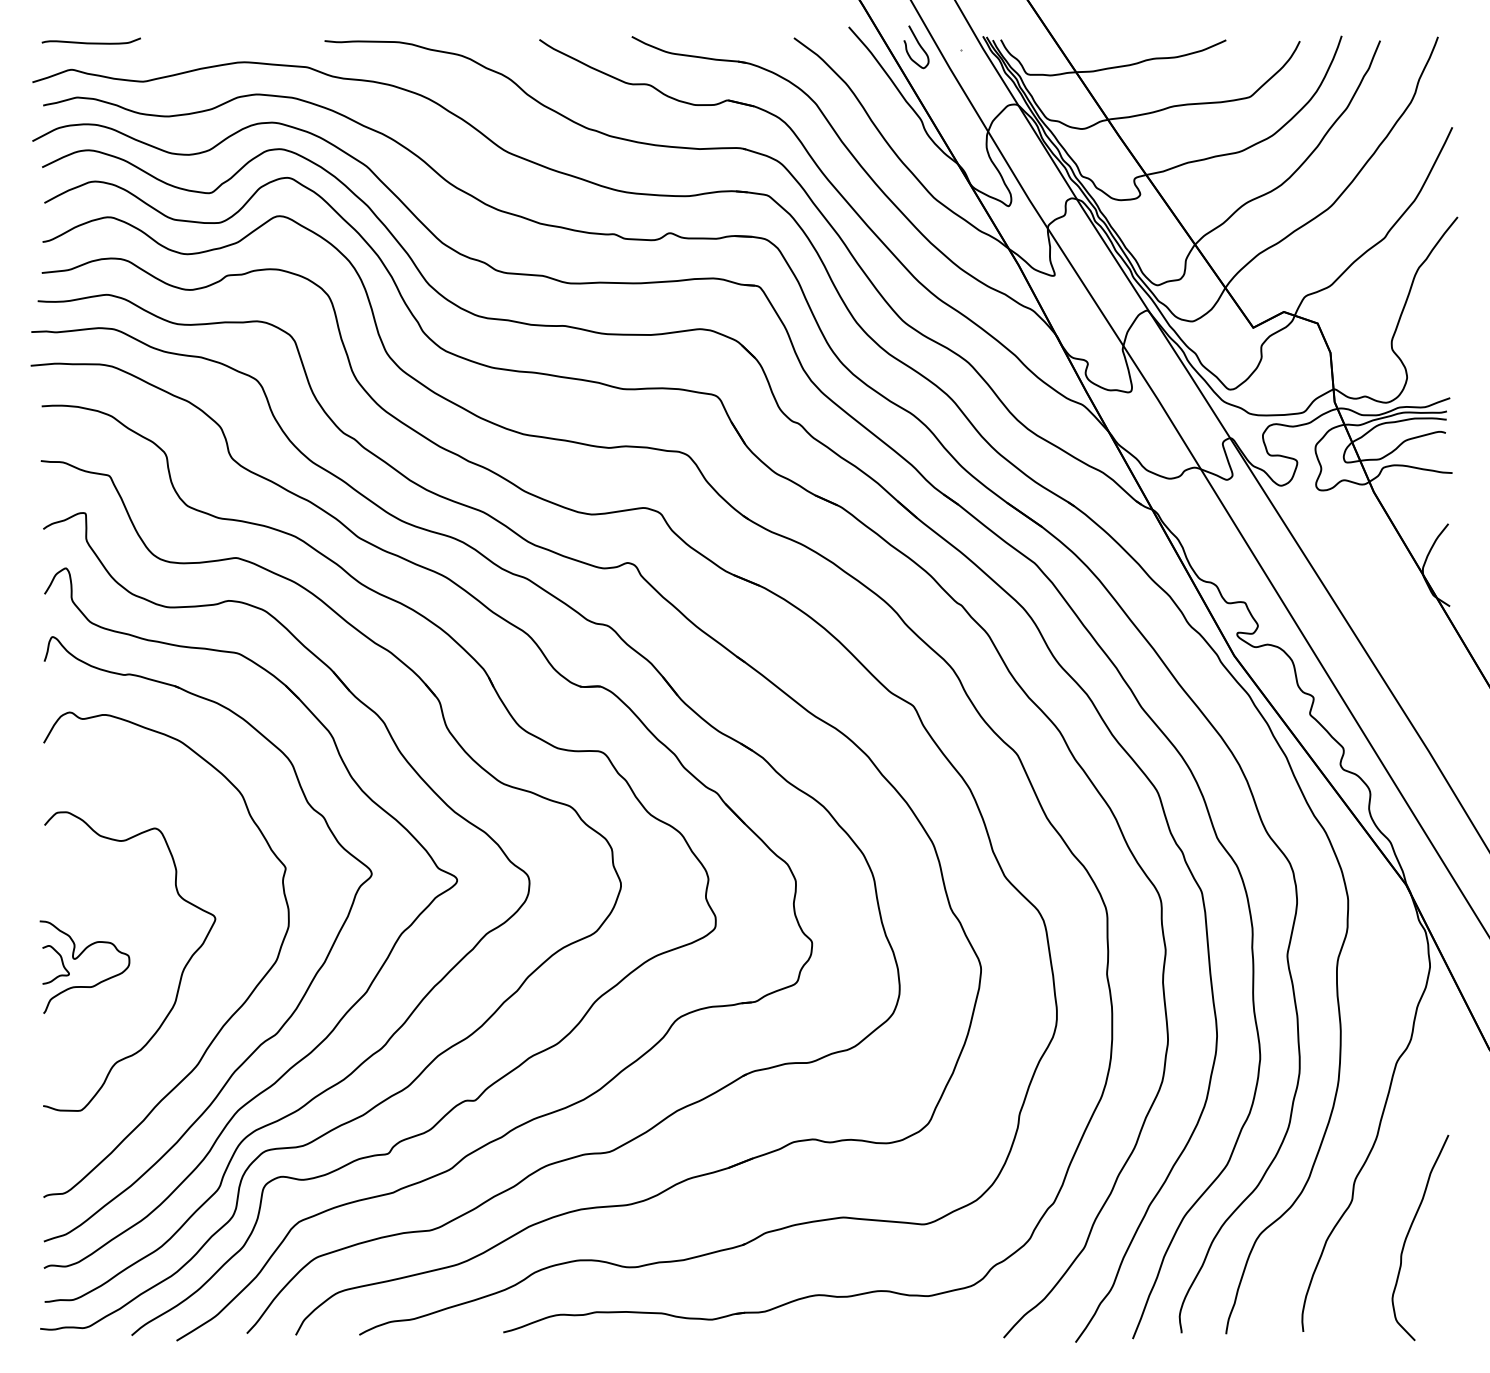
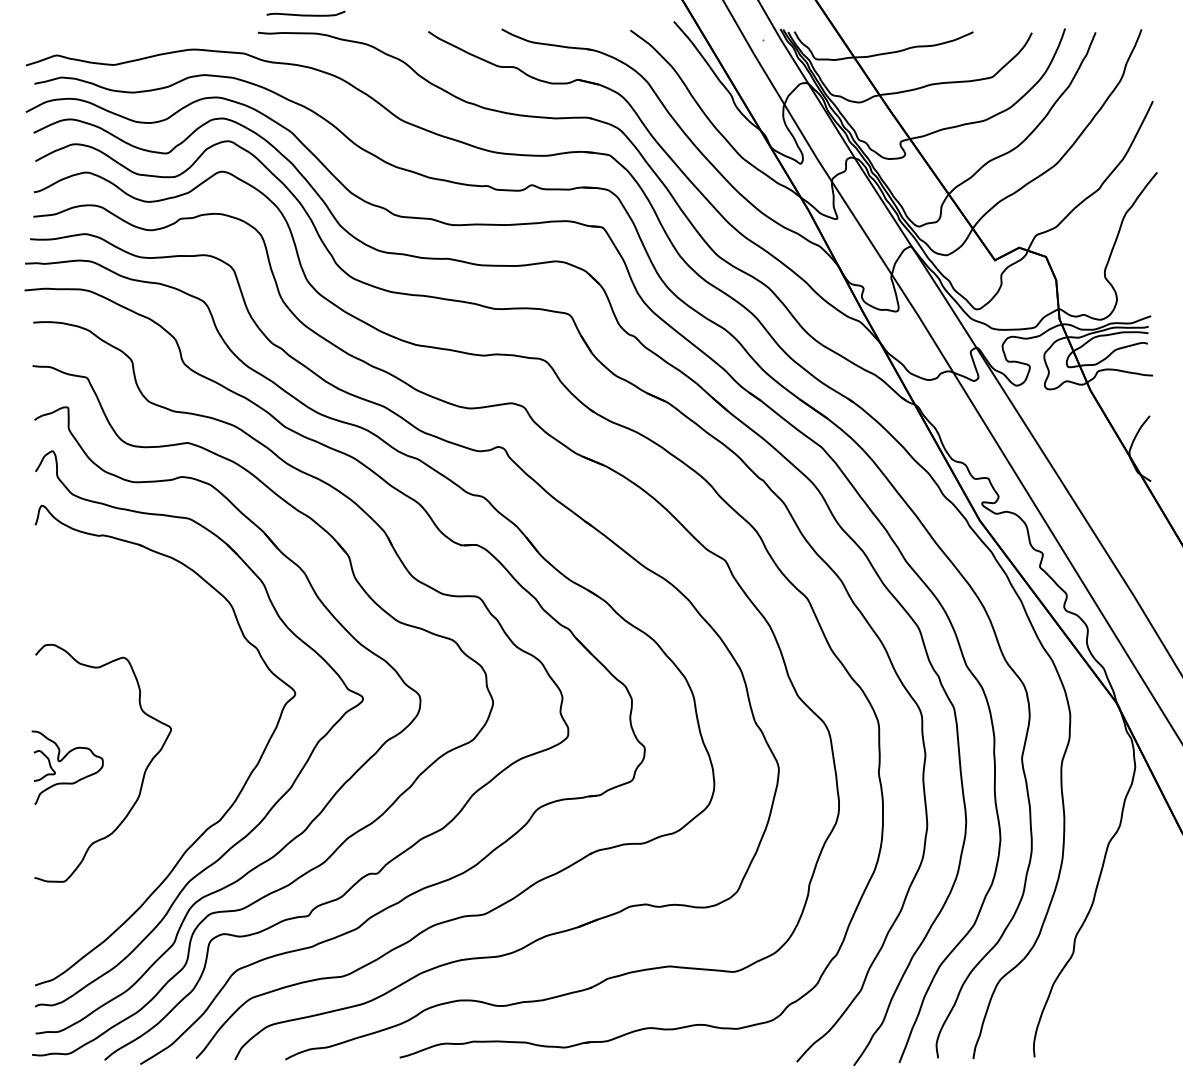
curve: (90, 42) -> (305, 14), moved
curve: (919, 46) -> (730, 37), removed
curve: (229, 1017) -> (182, 807), removed
curve: (1409, 1232) -> (1118, 978), removed

